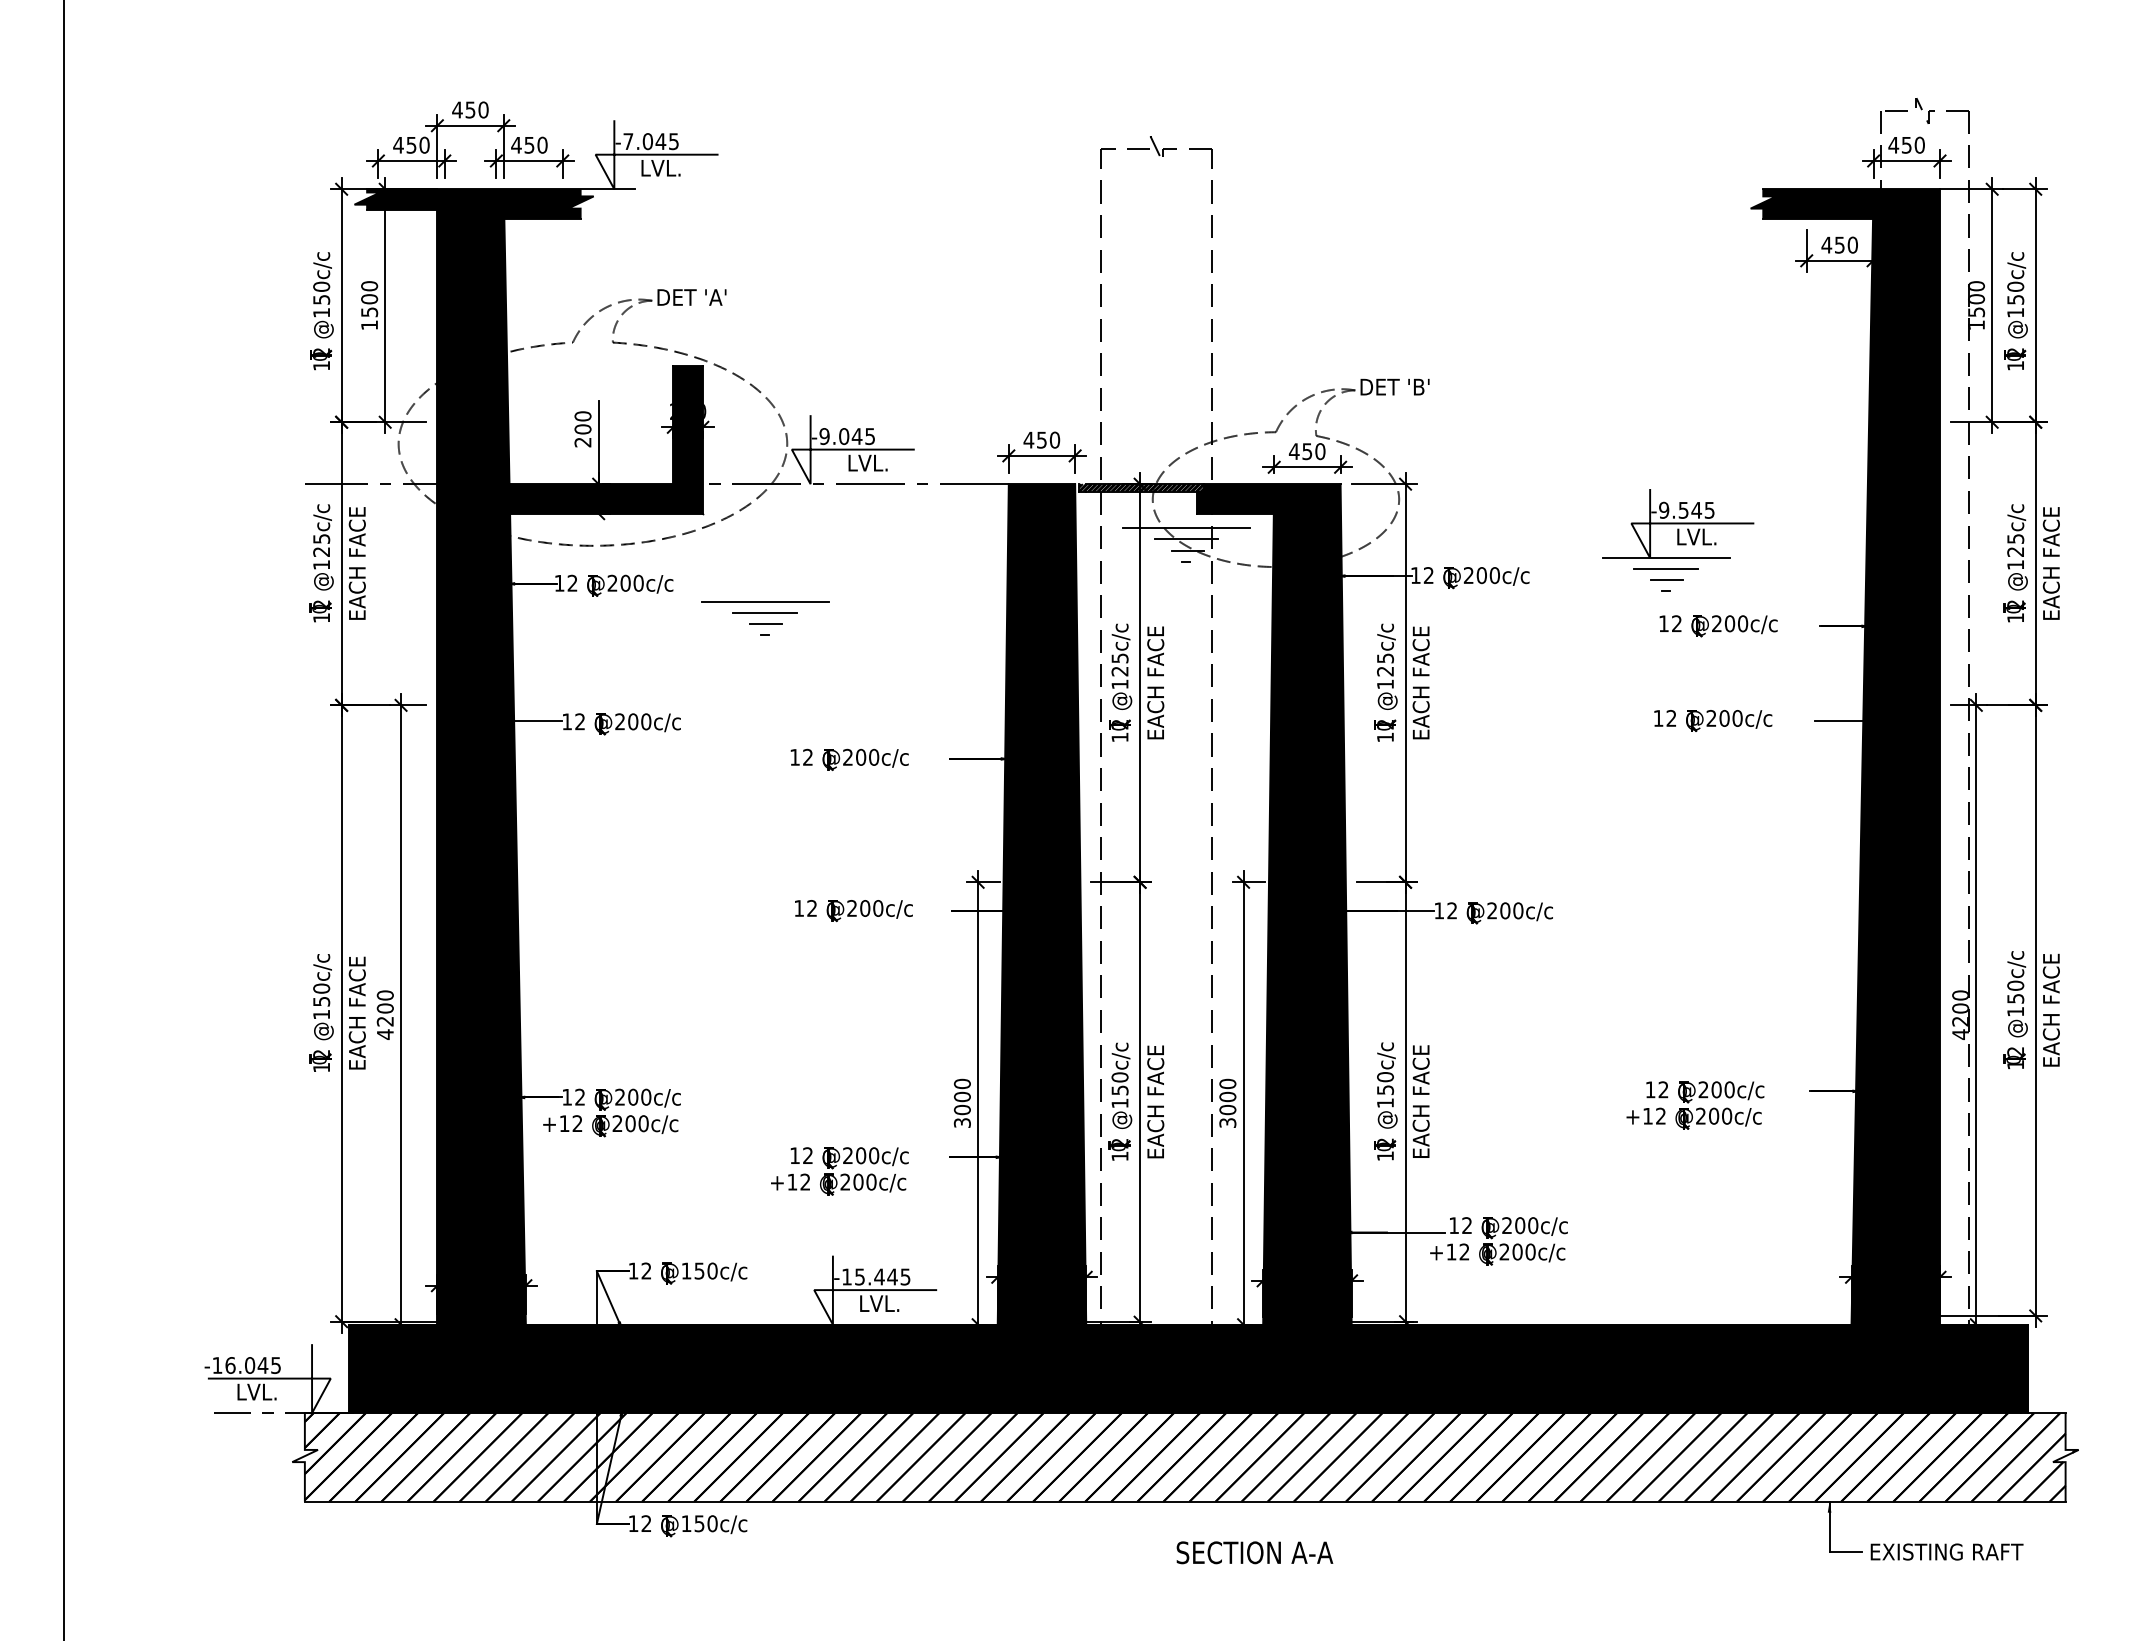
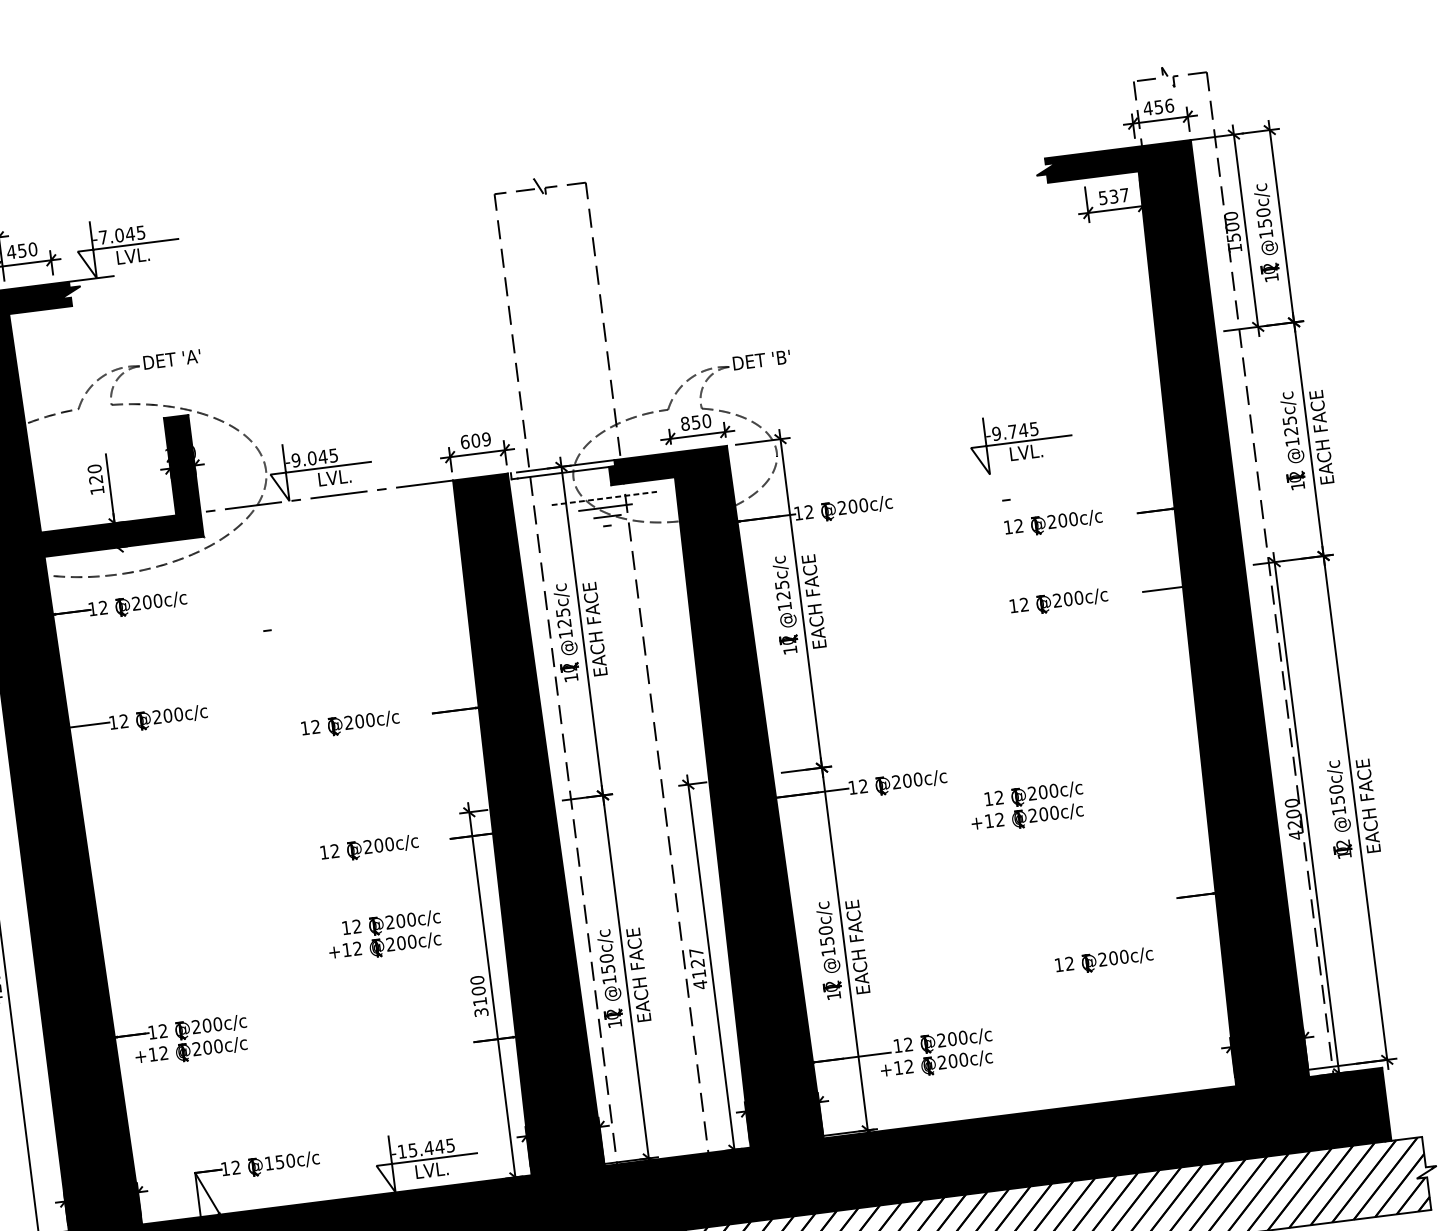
text: (1919, 144) -> (1169, 105), 450 -> 456
text: (1839, 244) -> (1113, 196), 450 -> 537
text: (582, 435) -> (96, 484), 200 -> 120
text: (1041, 439) -> (475, 440), 450 -> 609
text: (1293, 451) -> (684, 423), 450 -> 850
hatch: (1141, 487) -> (562, 469), removed
text: (1683, 510) -> (1012, 431), -9.545 -> -9.745
line: (1186, 528) -> (604, 498), solid -> dashed
line: (1666, 557) -> (1003, 472), removed
line: (1665, 568) -> (1003, 481), removed
line: (1667, 580) -> (1006, 491), removed
line: (765, 602) -> (264, 603), removed
line: (765, 613) -> (265, 612), removed
line: (766, 624) -> (267, 621), removed
text: (1227, 1103) -> (698, 968), 3000 -> 4127
part: (1695, 1105) -> (1027, 807), moved
text: (962, 1109) -> (480, 1001), 3000 -> 3100
part: (1713, 1155) -> (1104, 961), added
part: (839, 1171) -> (384, 936), moved

